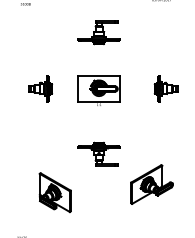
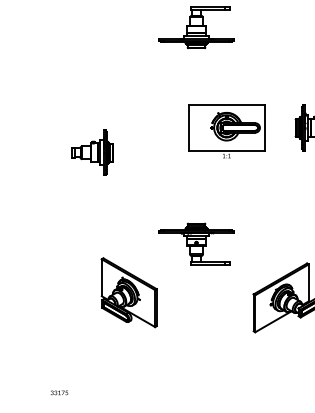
part: (40, 88) -> (92, 151), moved
part: (98, 90) -> (225, 130), moved
part: (54, 192) -> (127, 292), moved

